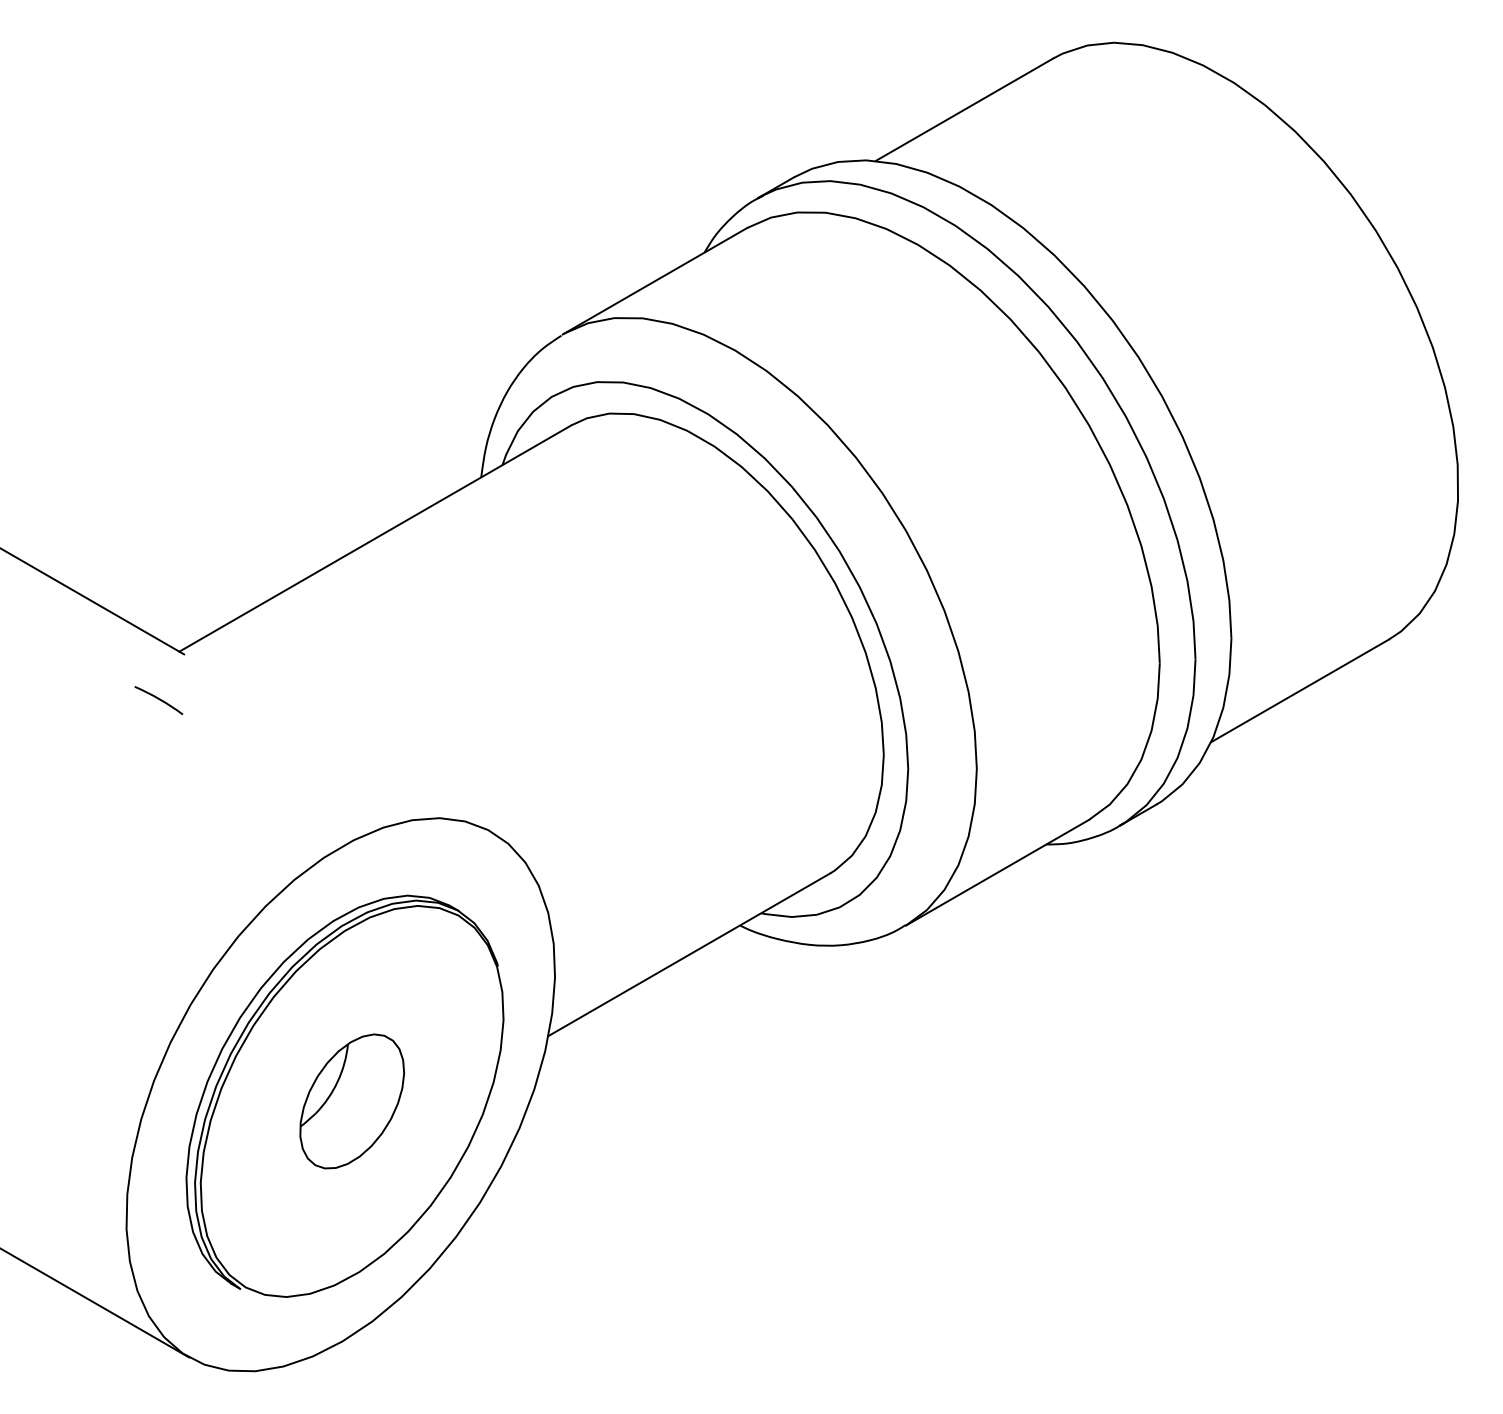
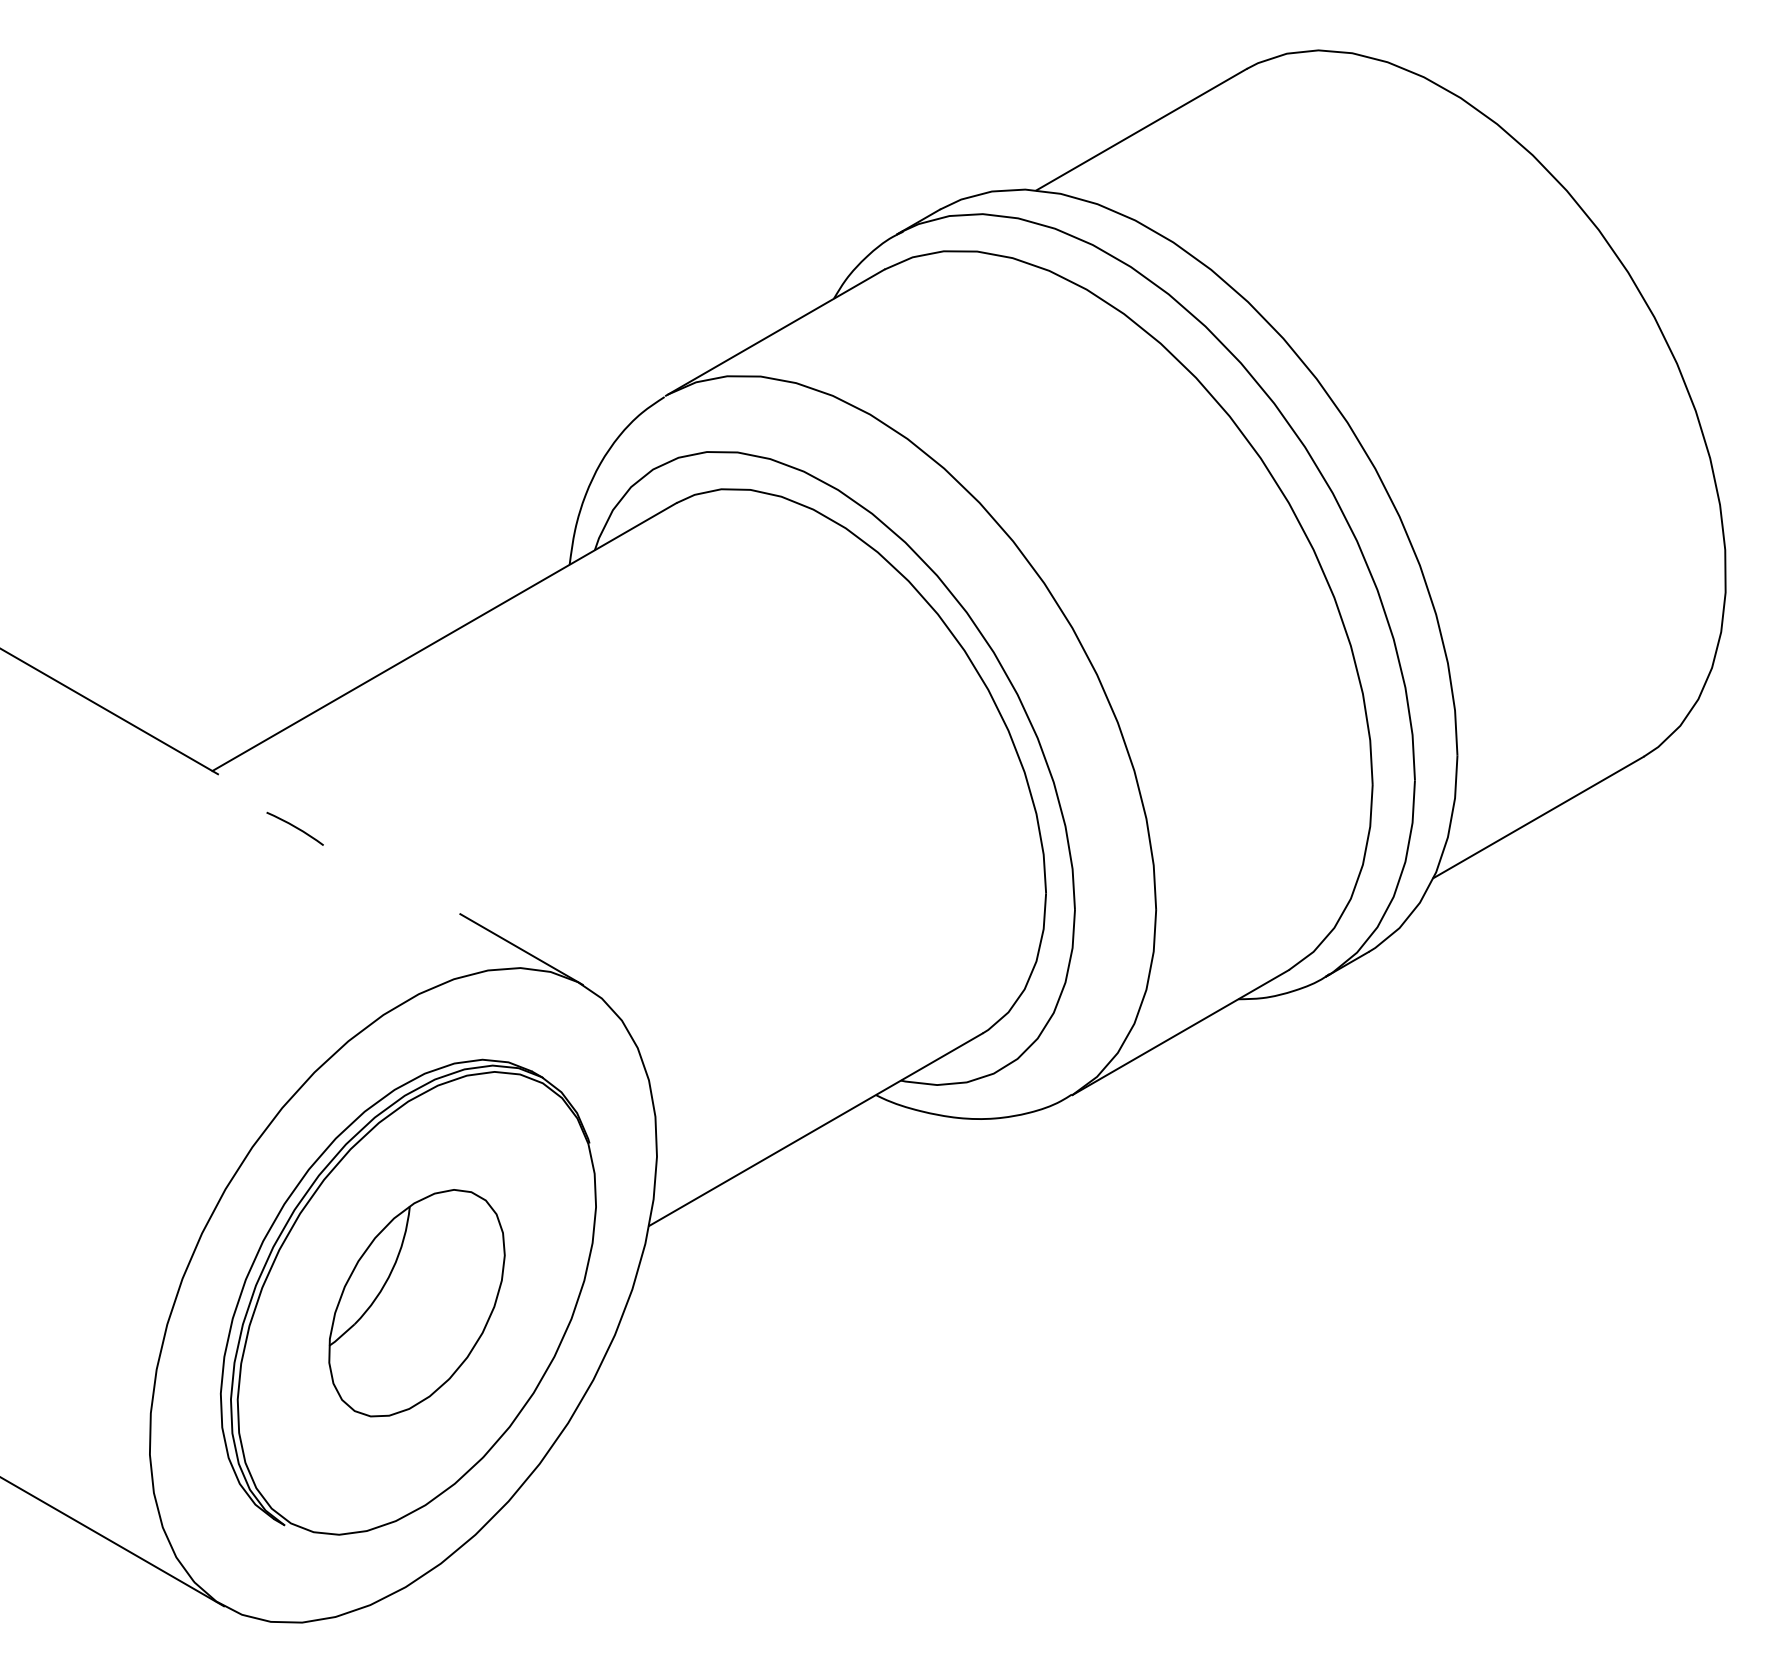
arc: (158, 699) -> (294, 827), moved
line: (440, 802) -> (521, 949), added
part: (351, 1101) -> (416, 1303), size x1.43

